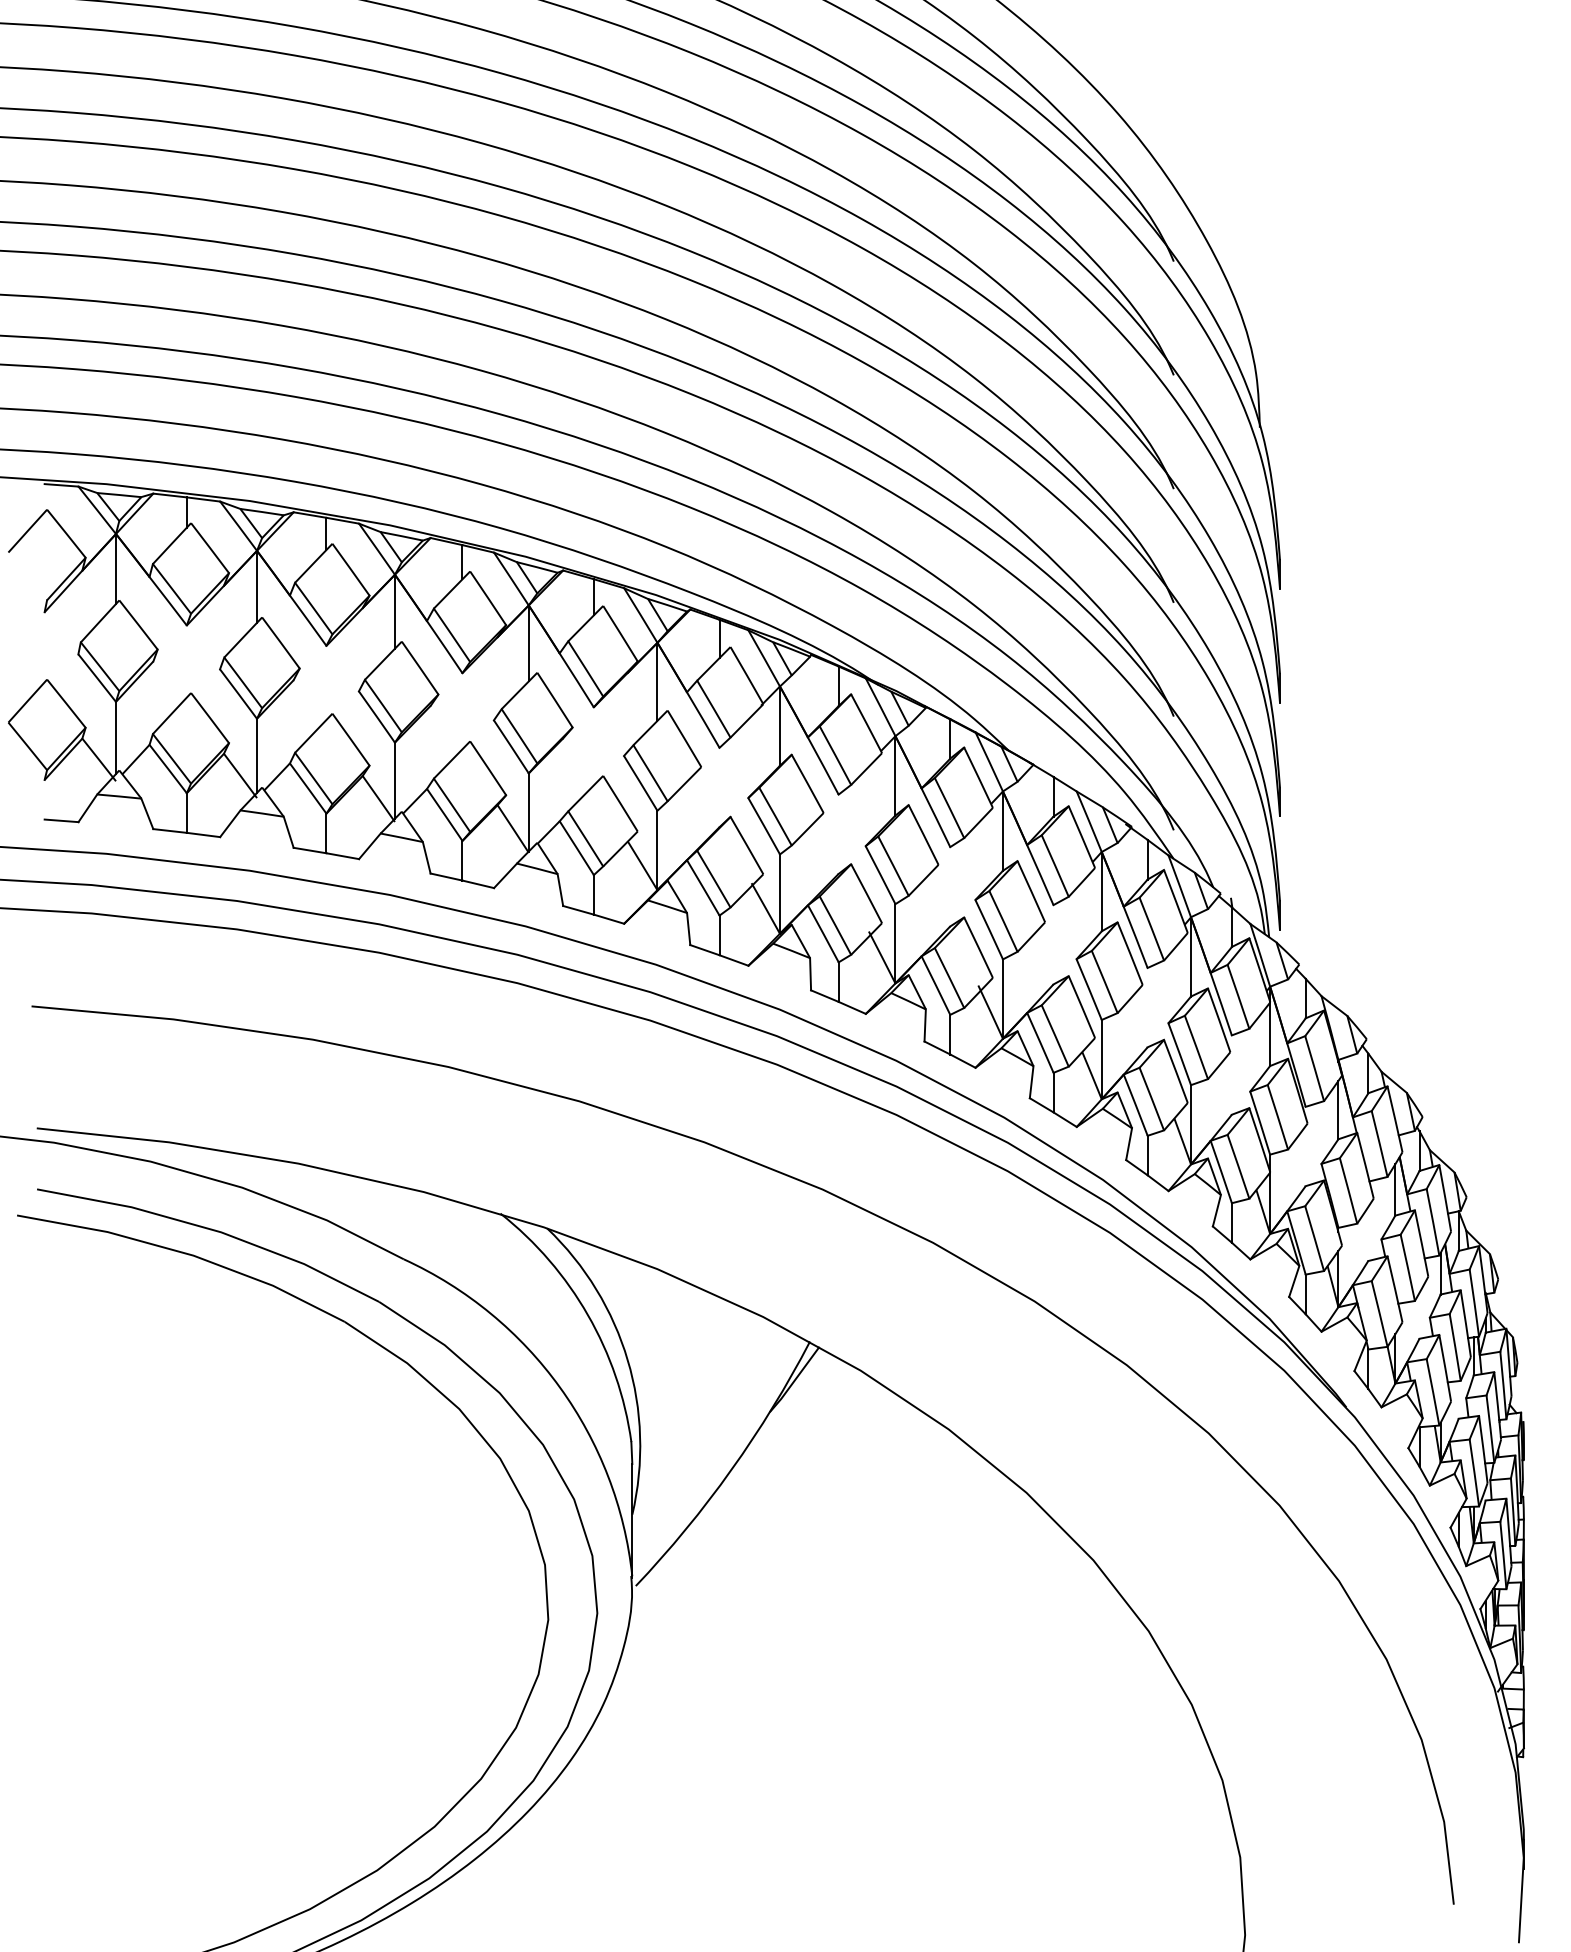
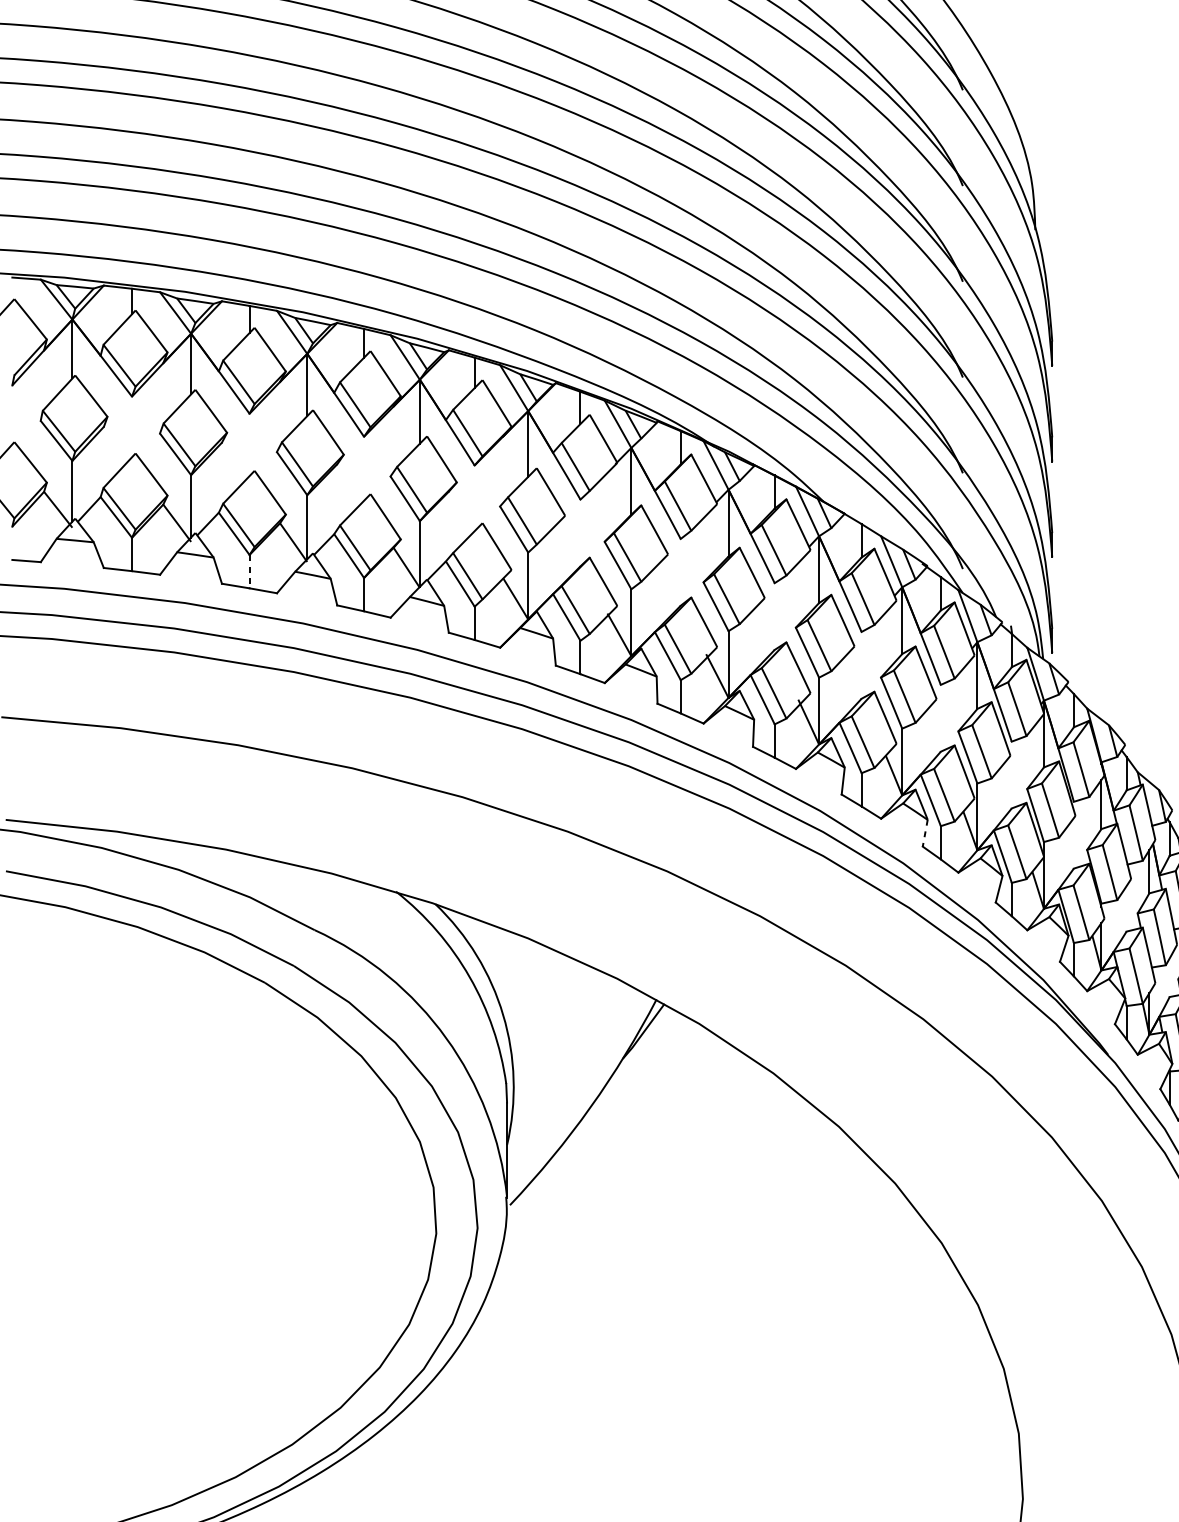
line: (326, 833) -> (249, 571), solid -> dashed
line: (1129, 1144) -> (925, 833), solid -> dashed

